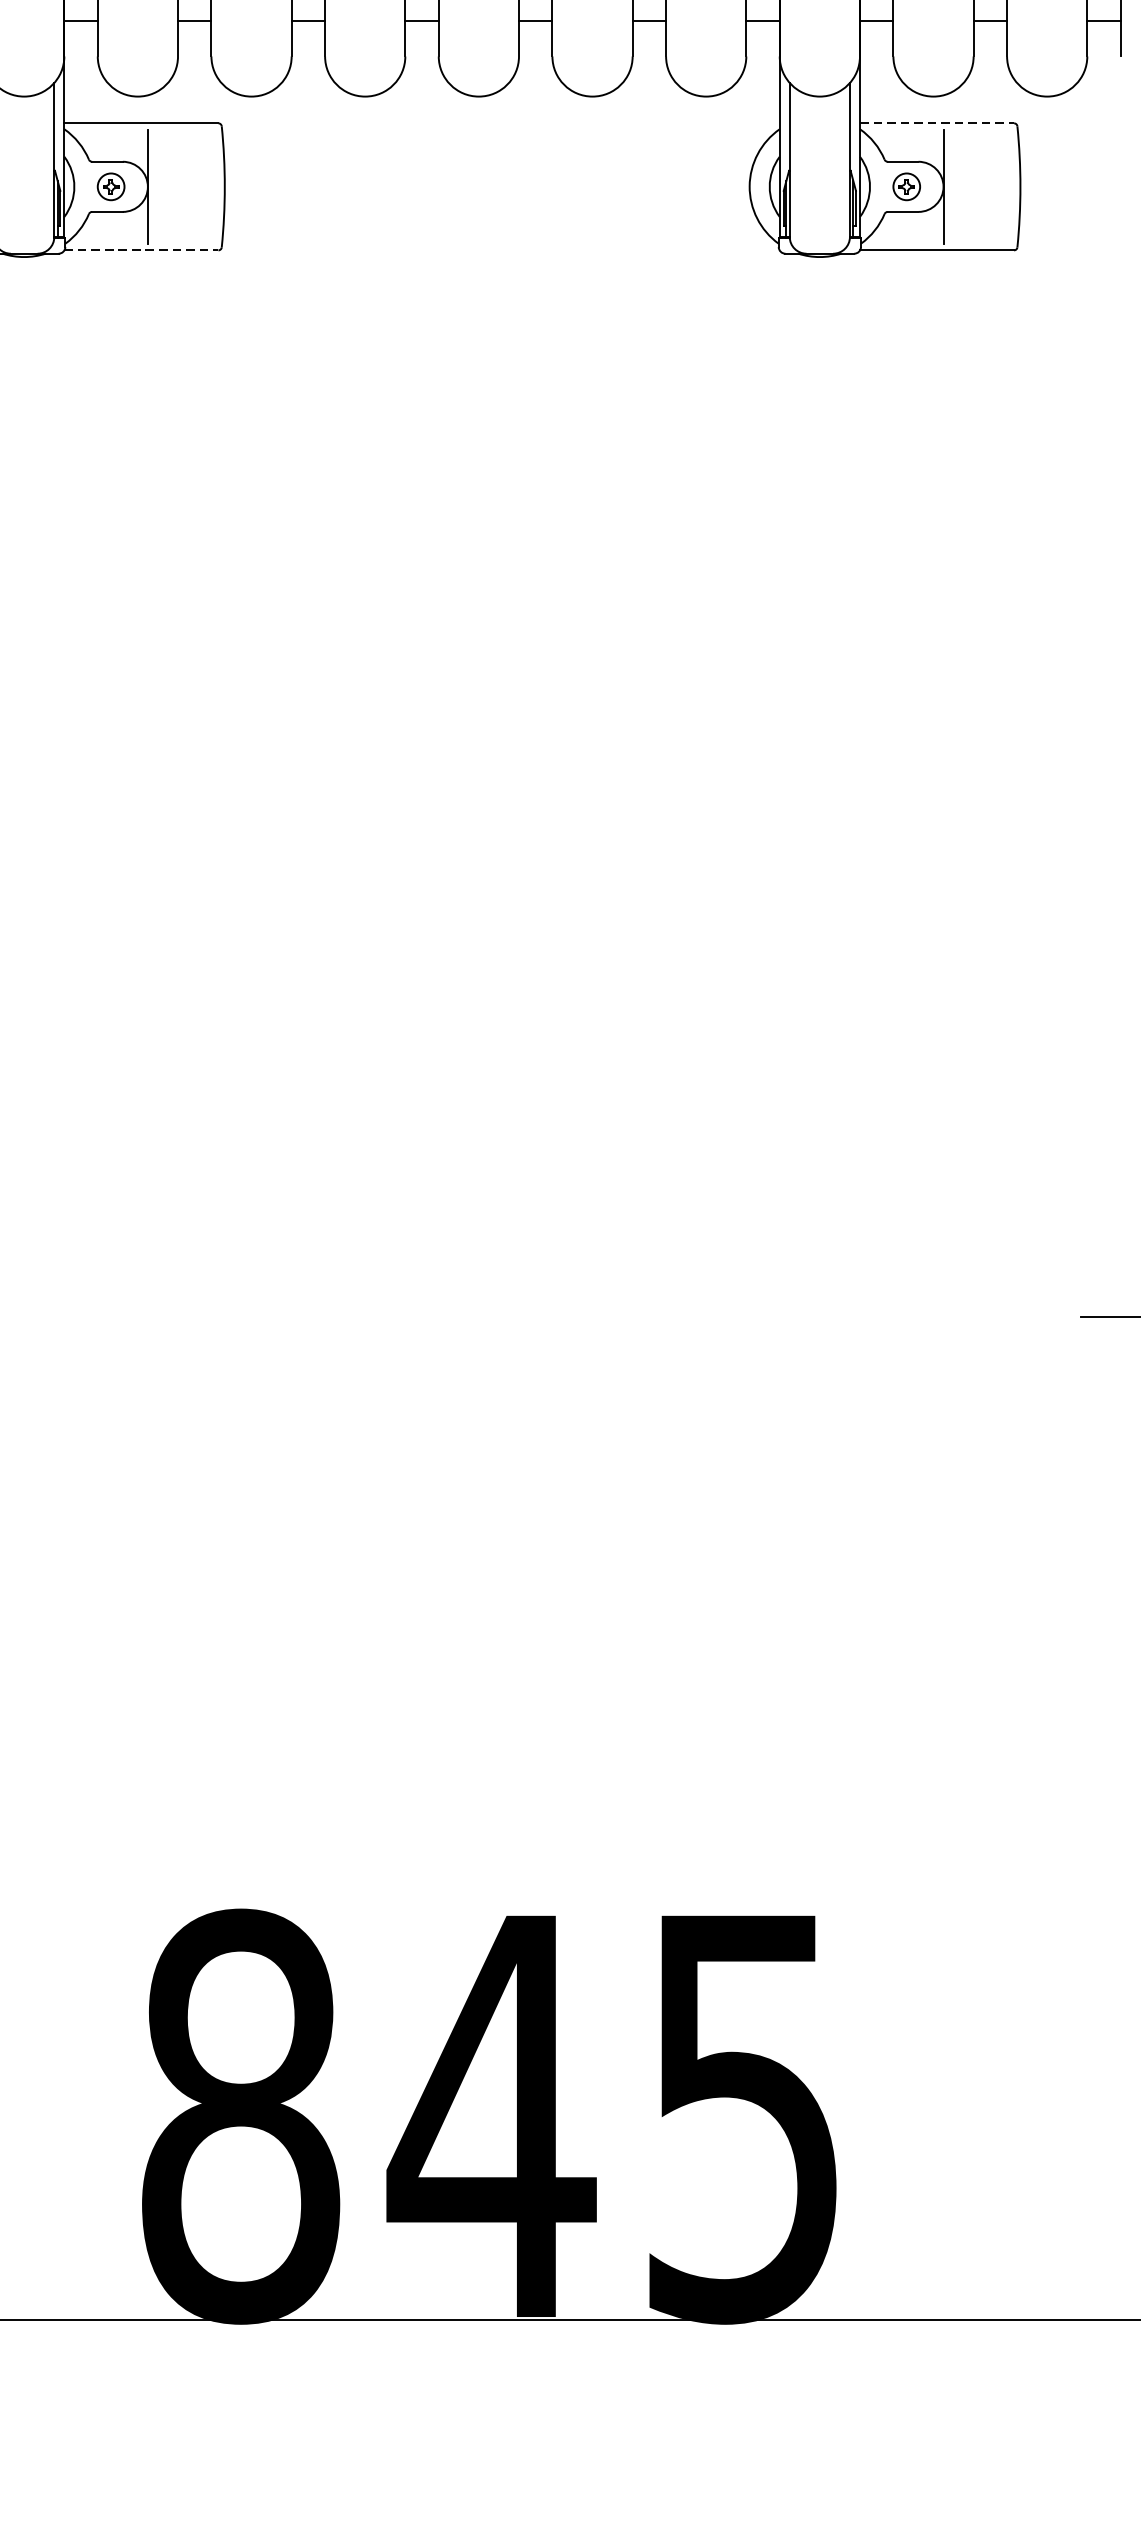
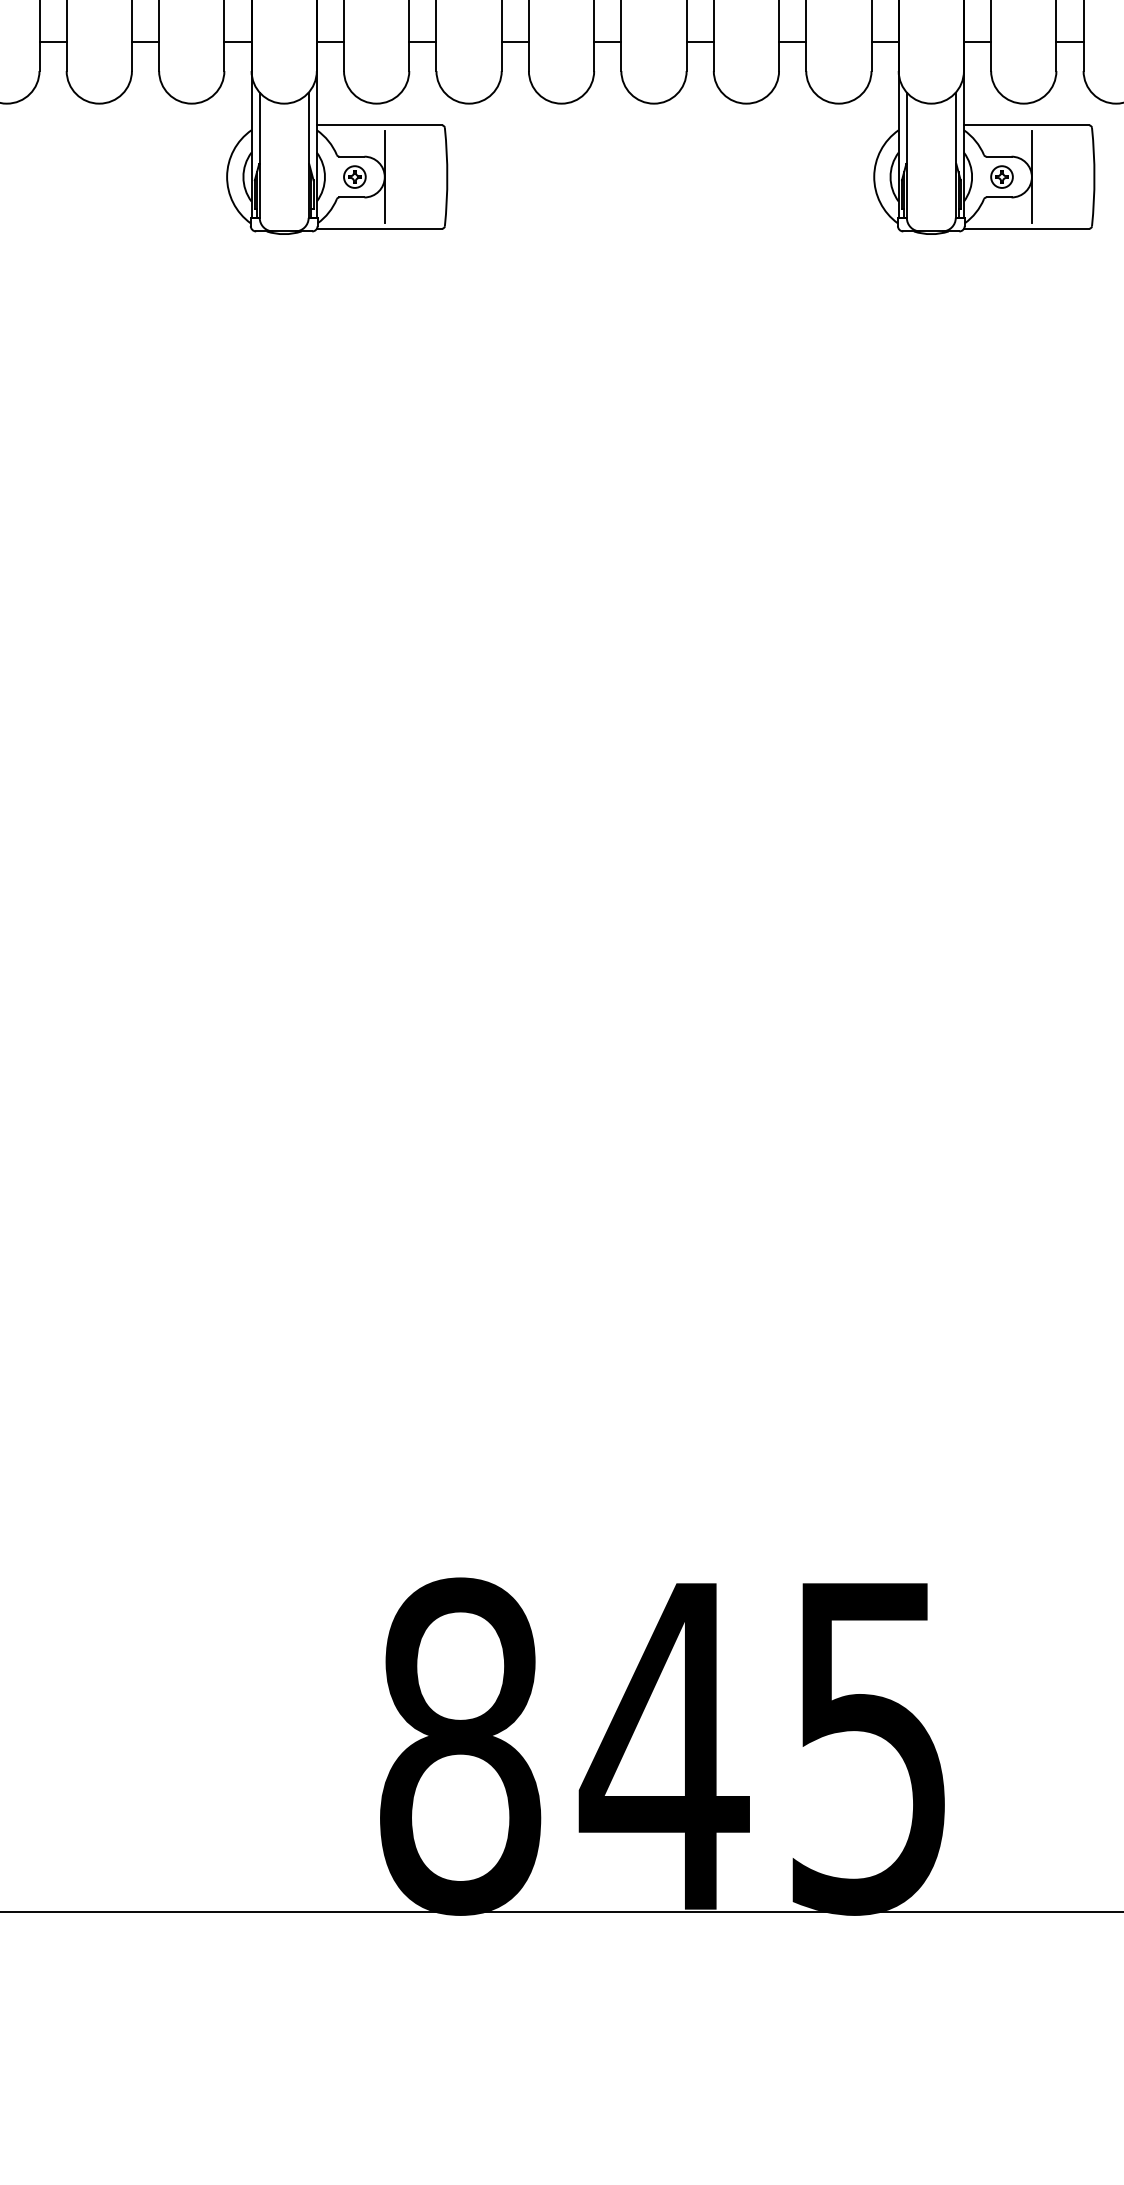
line: (936, 123) -> (1026, 125), dashed -> solid
line: (141, 250) -> (379, 228), dashed -> solid

